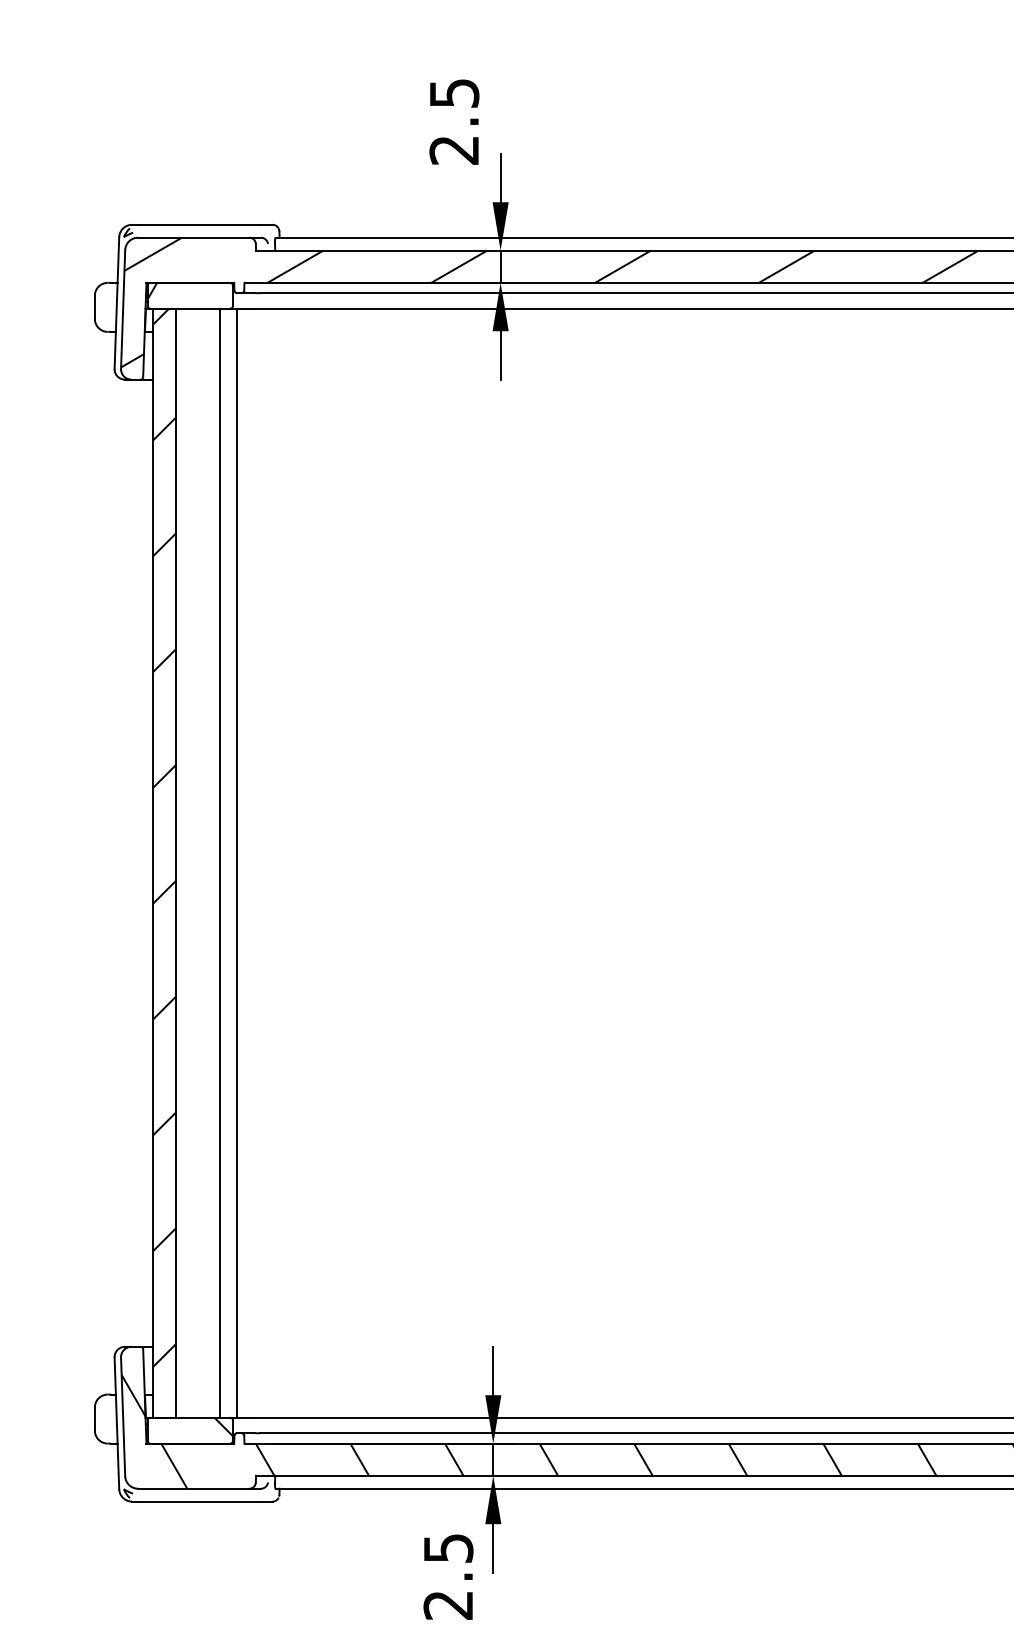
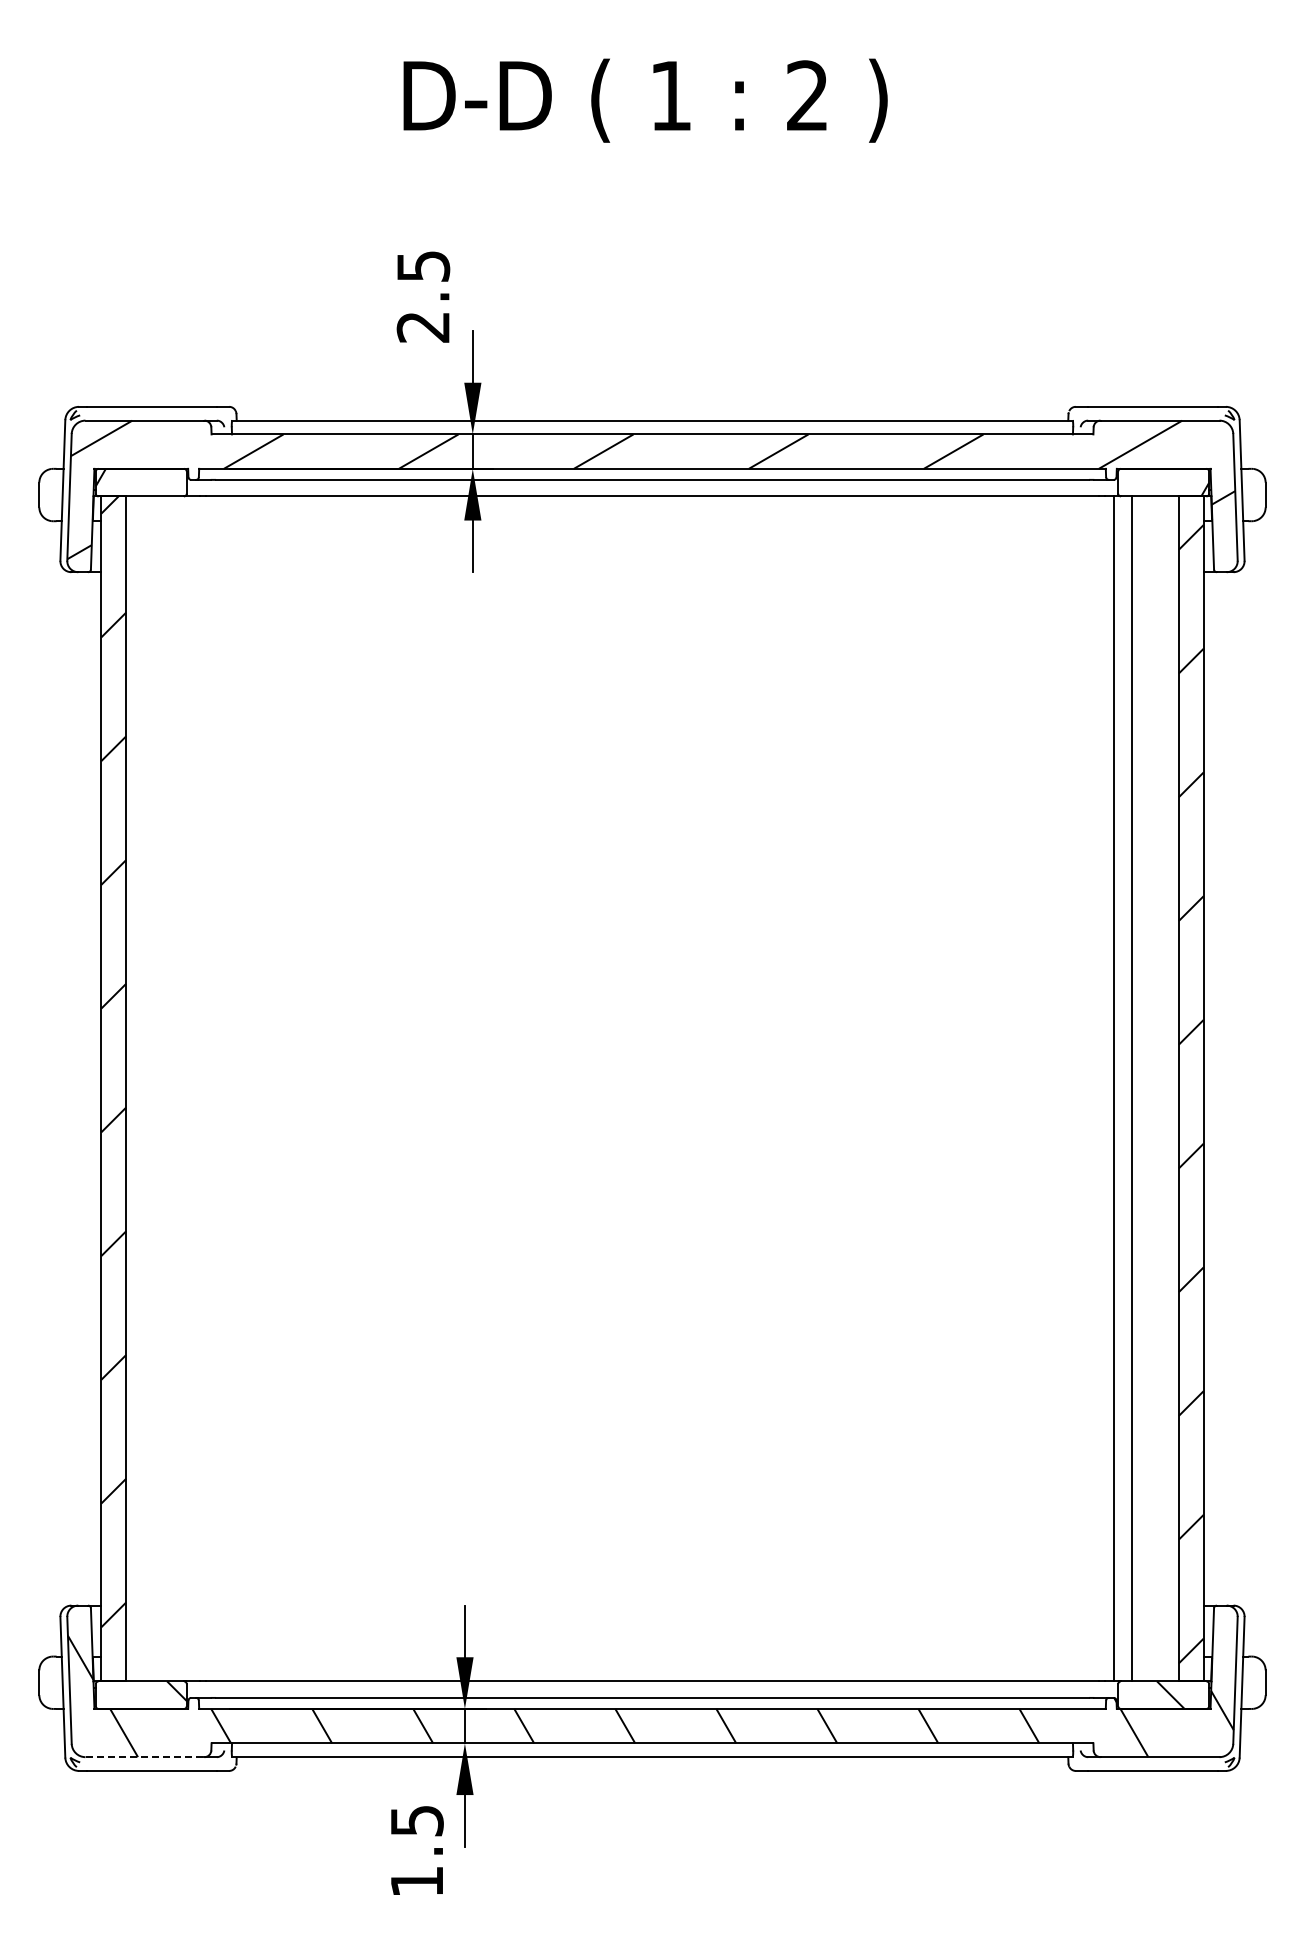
line: (220, 862) -> (173, 1088), removed
line: (236, 862) -> (190, 1088), removed
line: (194, 1489) -> (145, 1757), solid -> dashed
text: (447, 1606) -> (416, 1882), 2.5 -> 1.5

